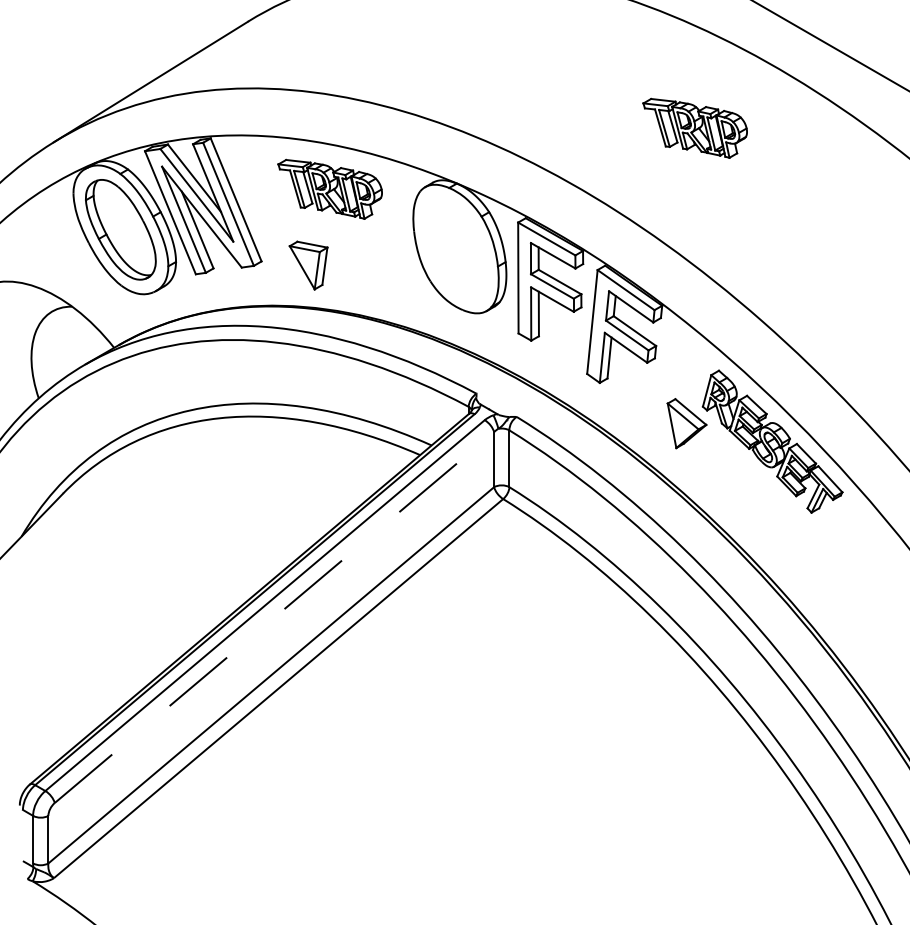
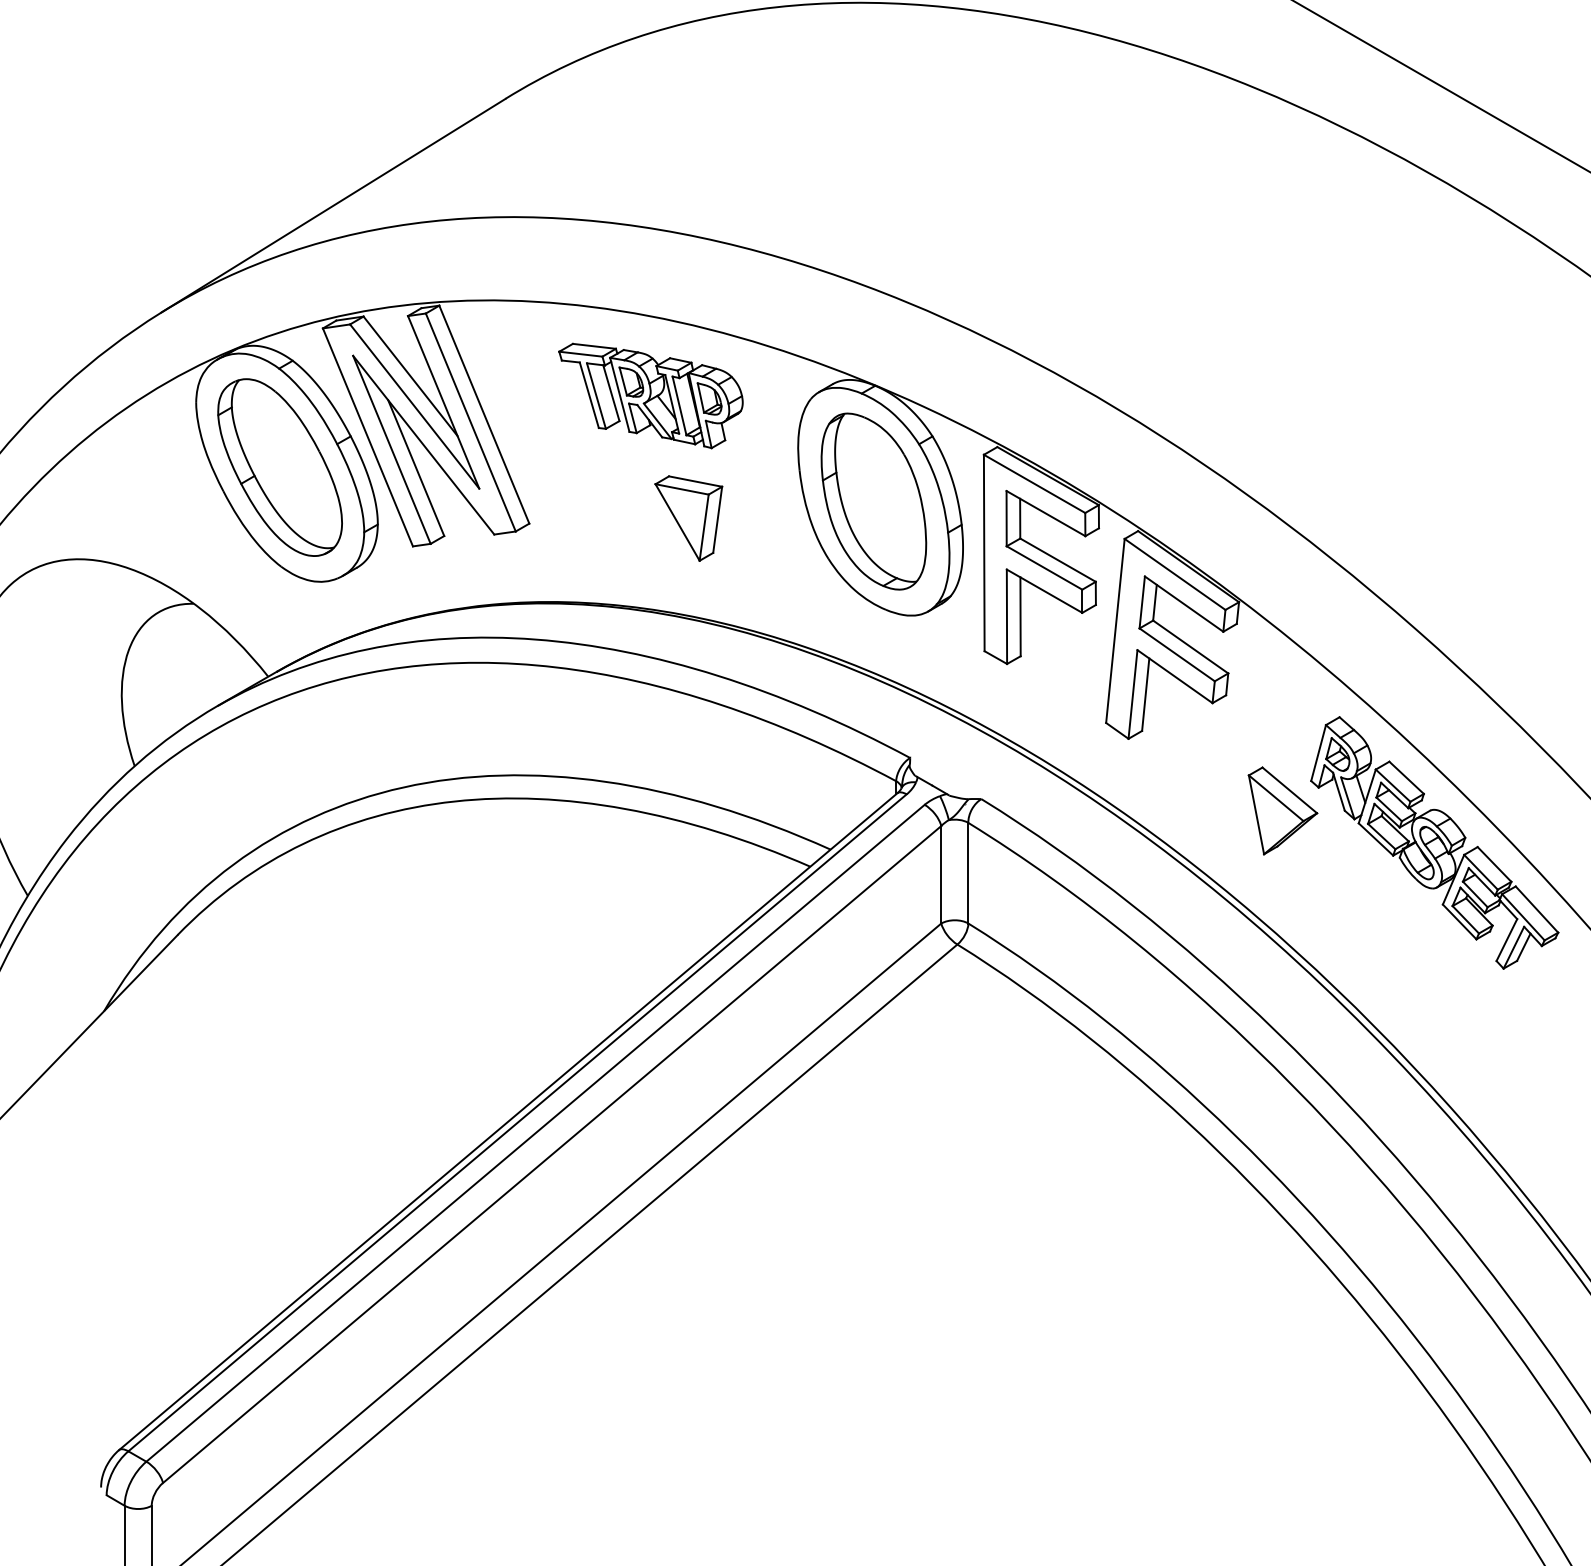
part: (694, 127) -> (1296, 286), removed
part: (455, 248) -> (872, 500), added
part: (308, 265) -> (688, 518), moved
line: (274, 617) -> (552, 1154), dashed -> solid

